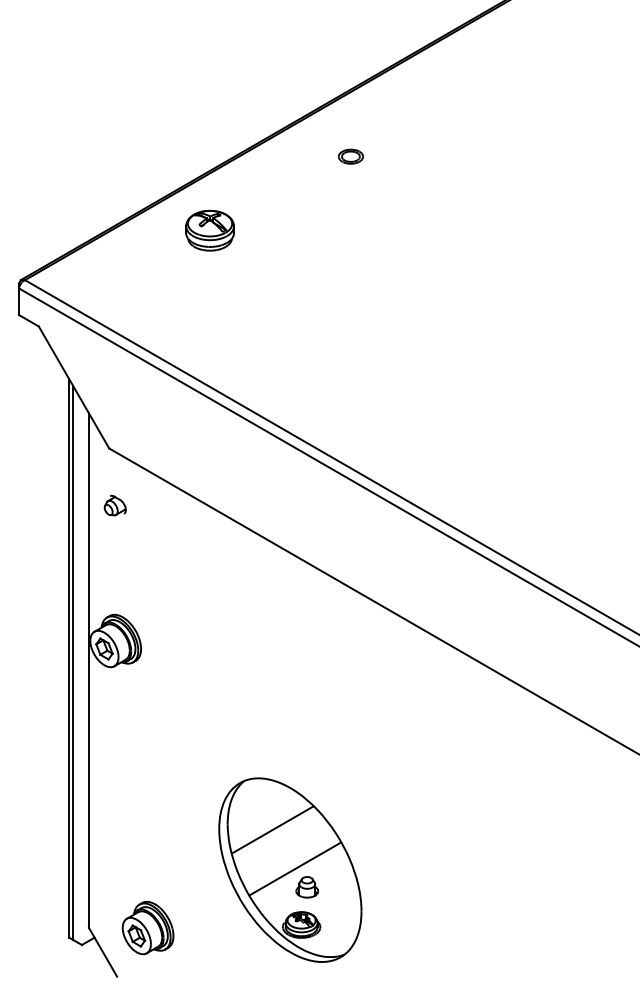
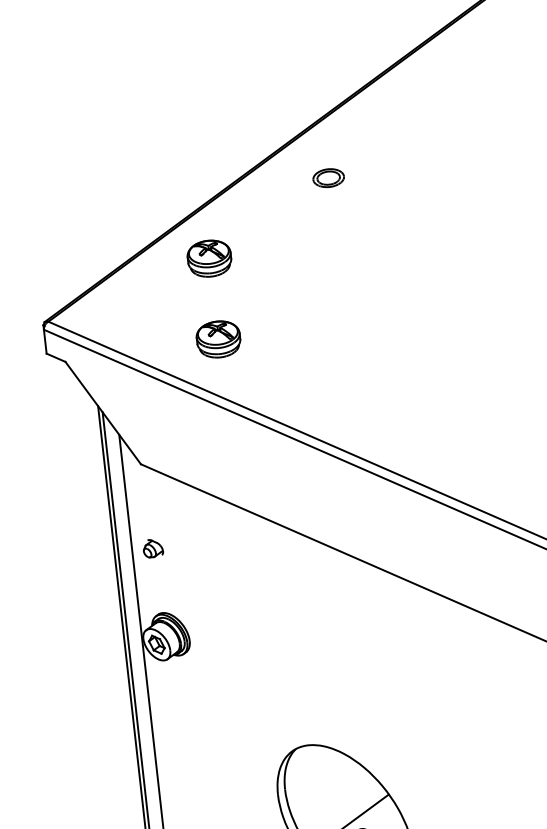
part: (350, 156) -> (328, 177), size x1.4
part: (209, 320) -> (218, 339), added
part: (114, 505) -> (152, 548), moved
line: (272, 829) -> (325, 789), removed

